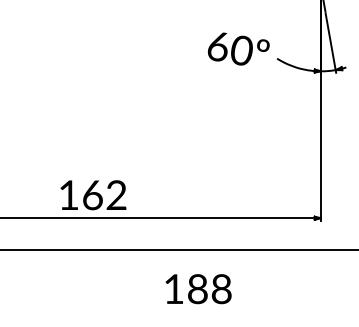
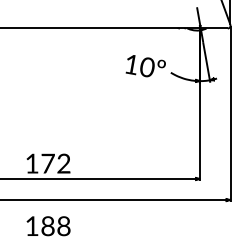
text: (216, 47) -> (130, 65), 60º -> 10º
text: (91, 194) -> (47, 163), 162 -> 172
text: (198, 289) -> (48, 226), moved

